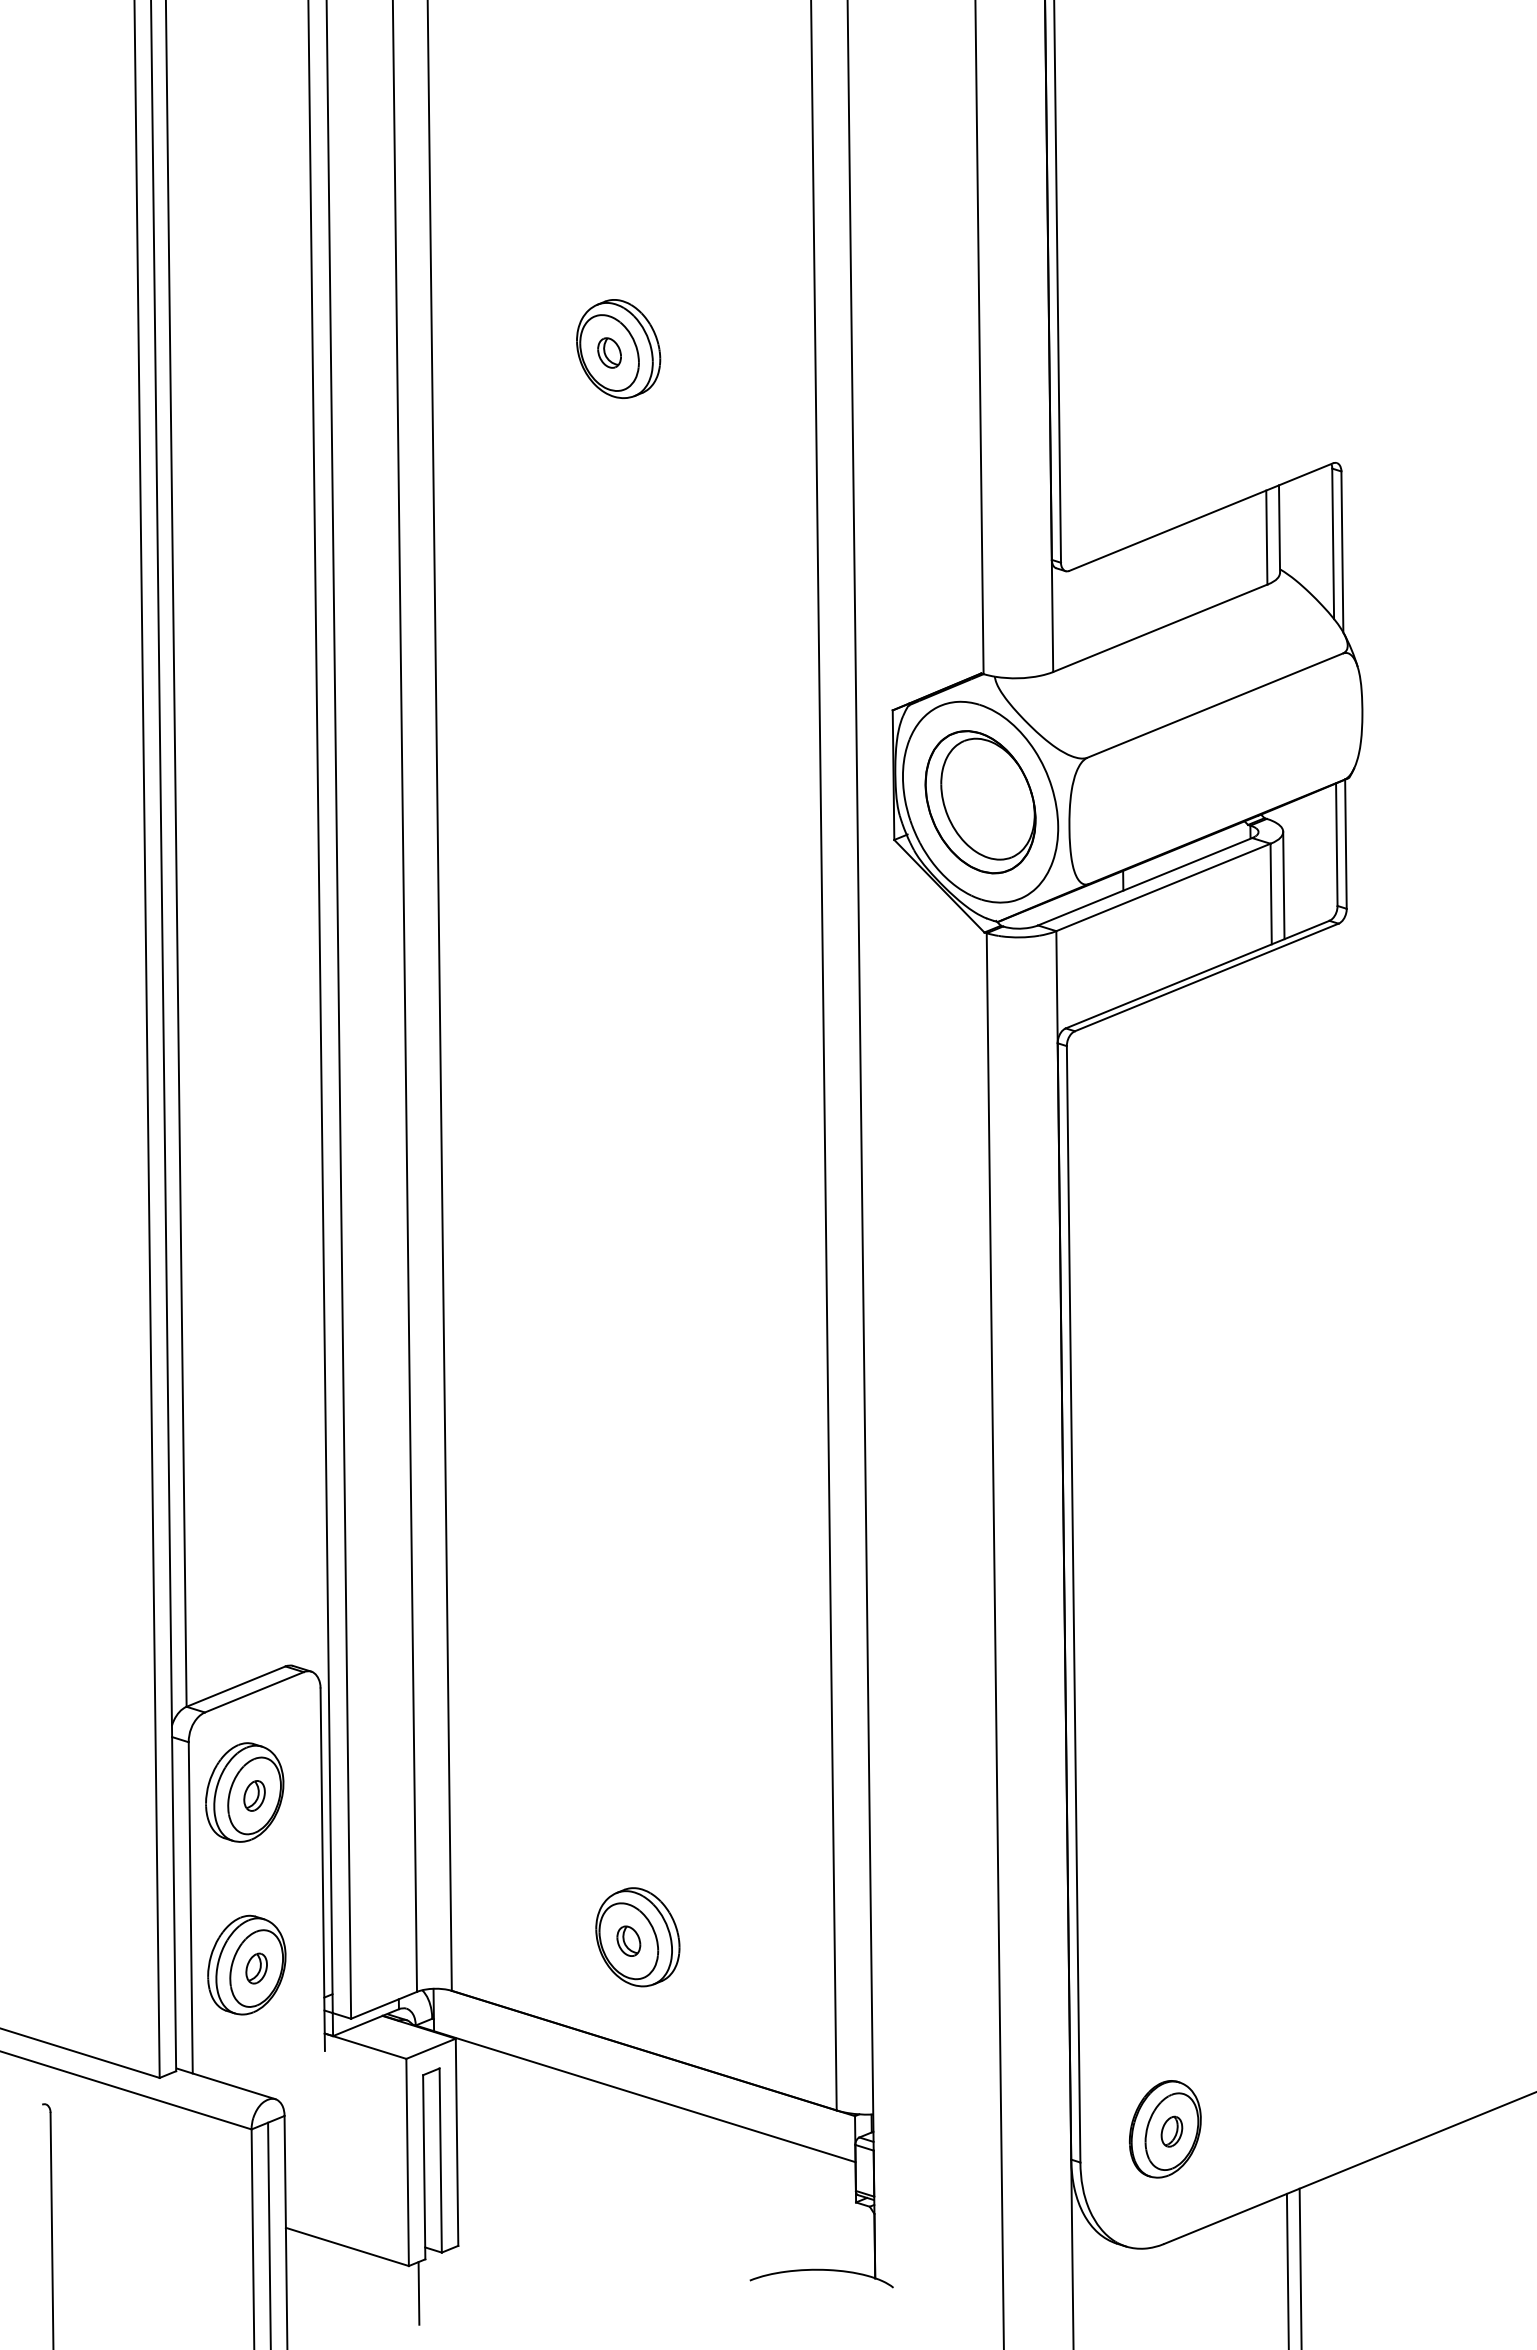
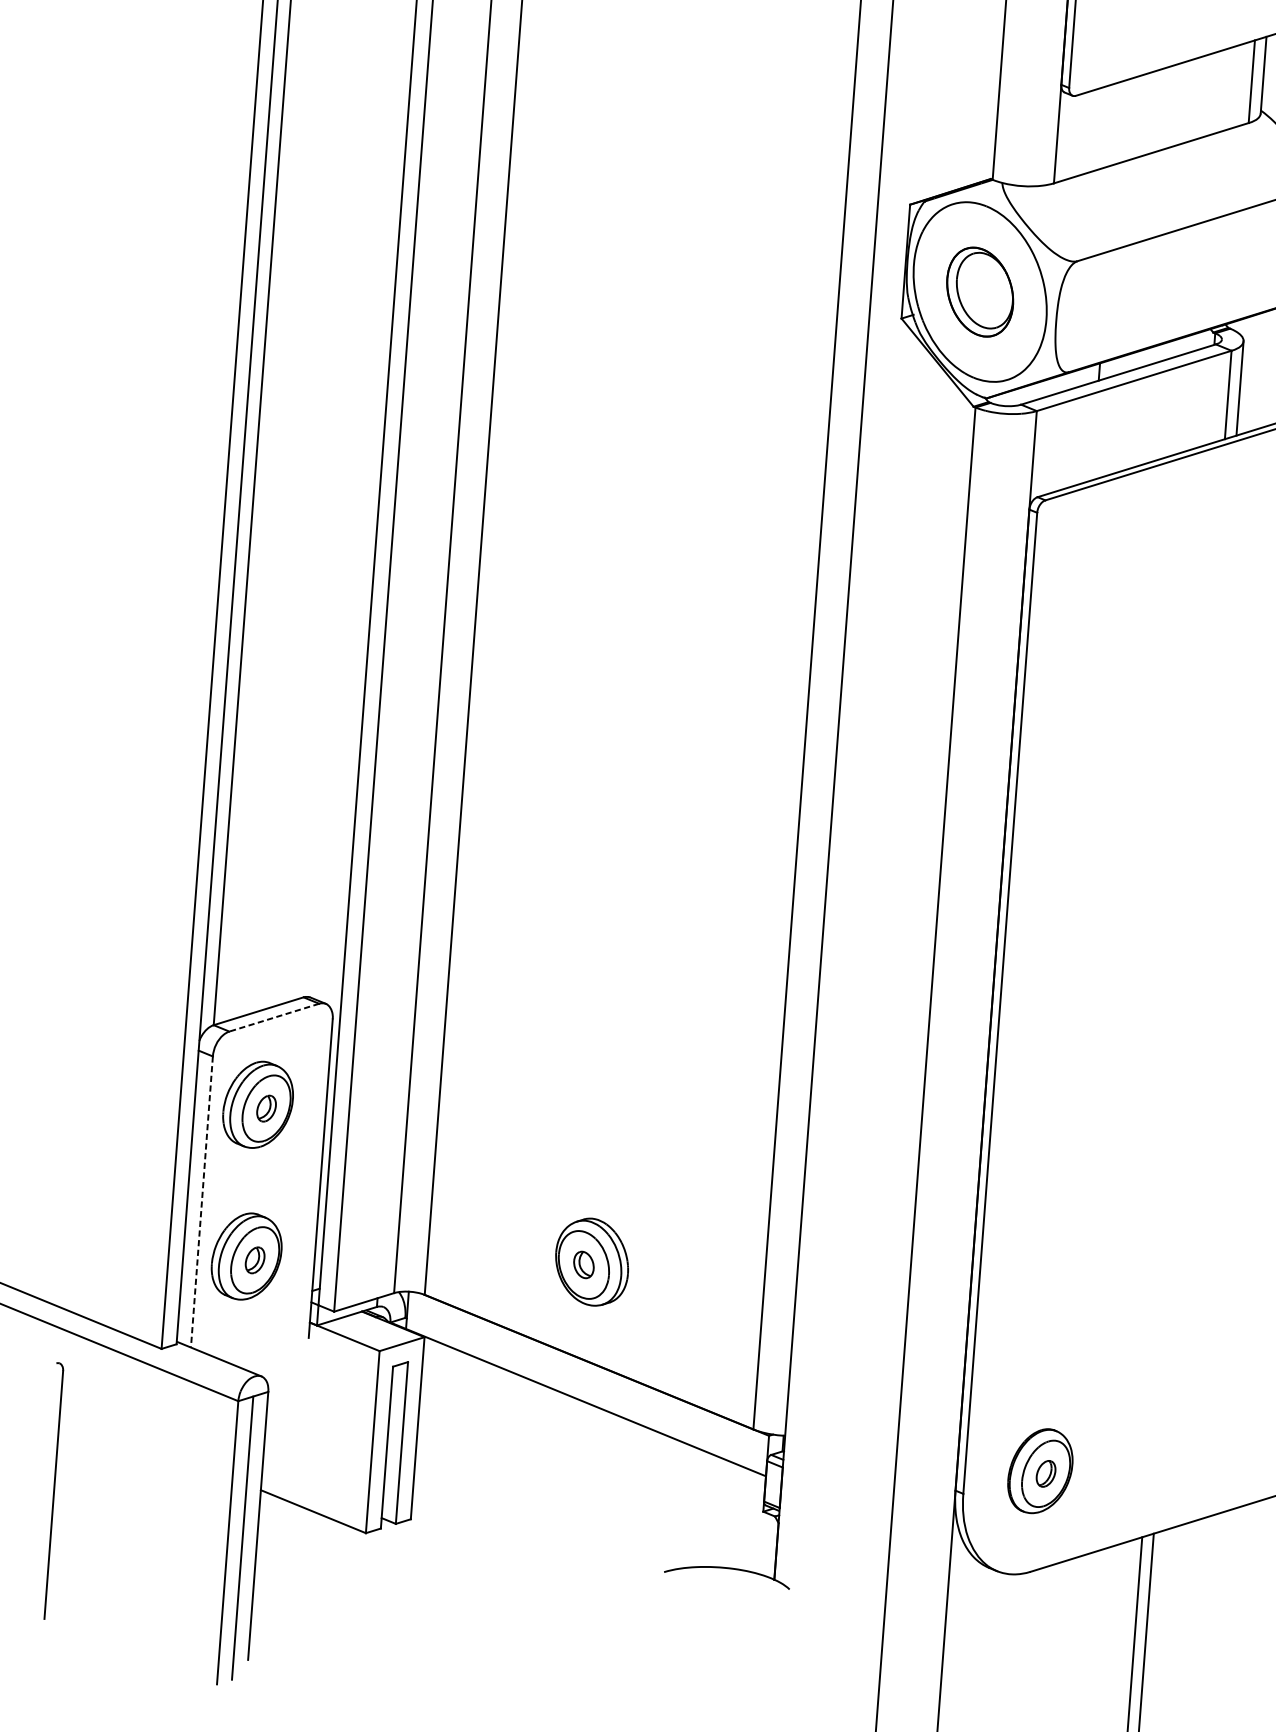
part: (980, 802) -> (980, 292), size x0.7
line: (253, 1692) -> (273, 1017), solid -> dashed
line: (190, 1907) -> (201, 1201), solid -> dashed
line: (418, 2293) -> (372, 1558), removed

